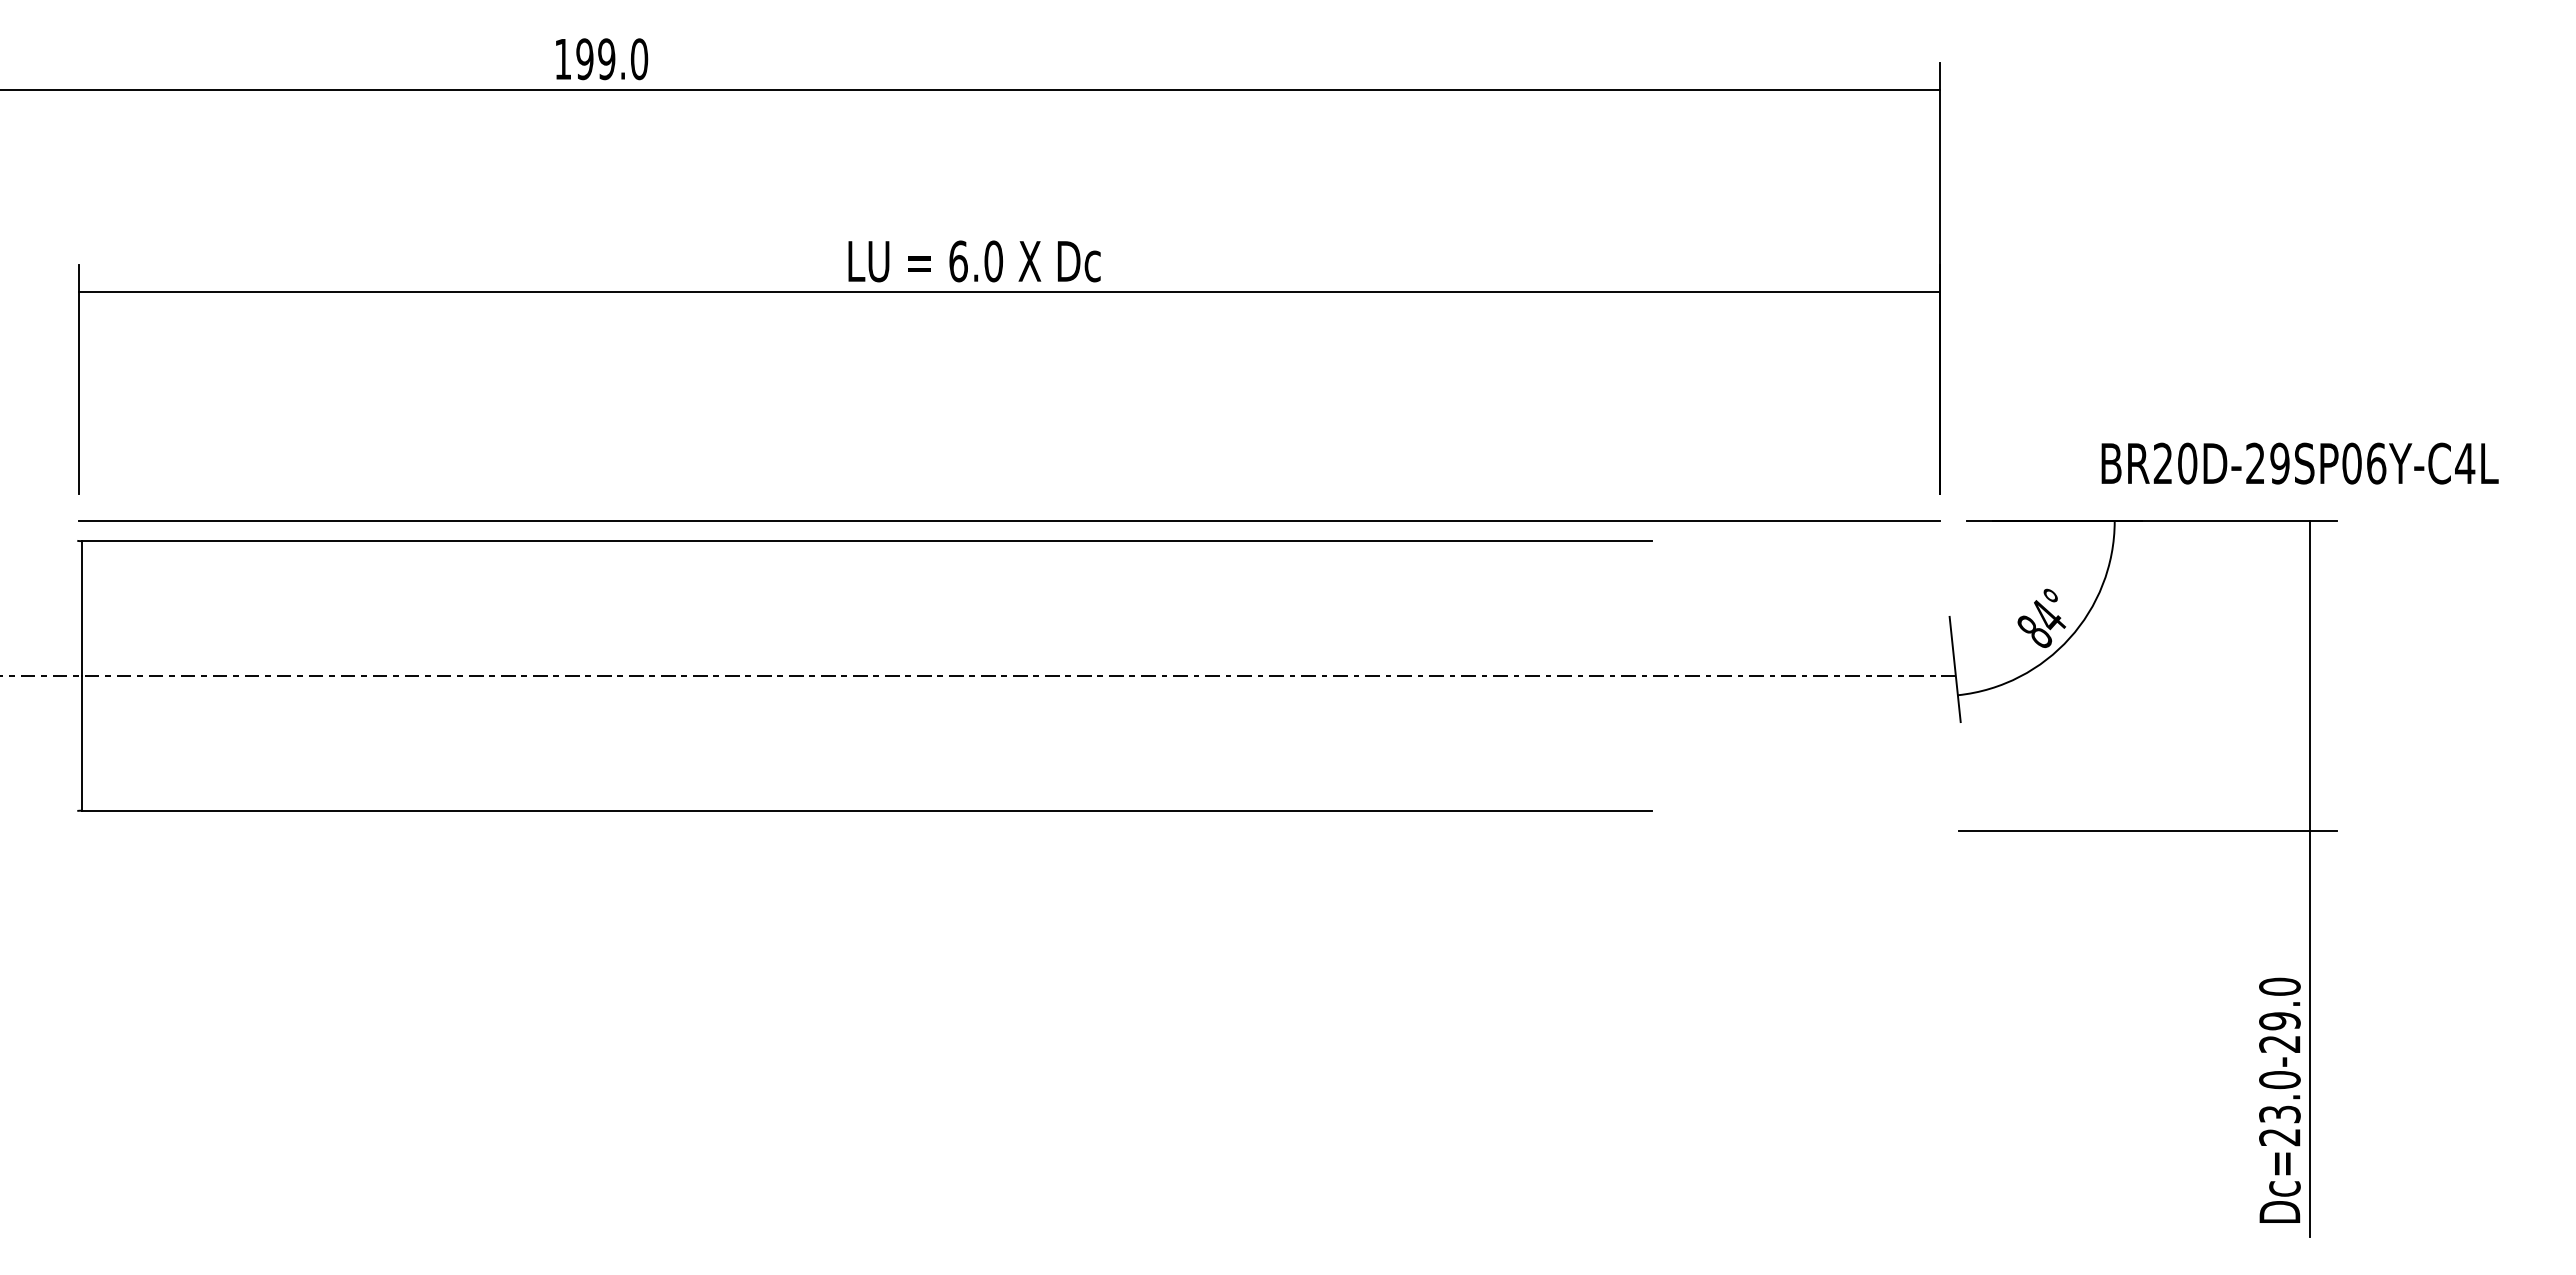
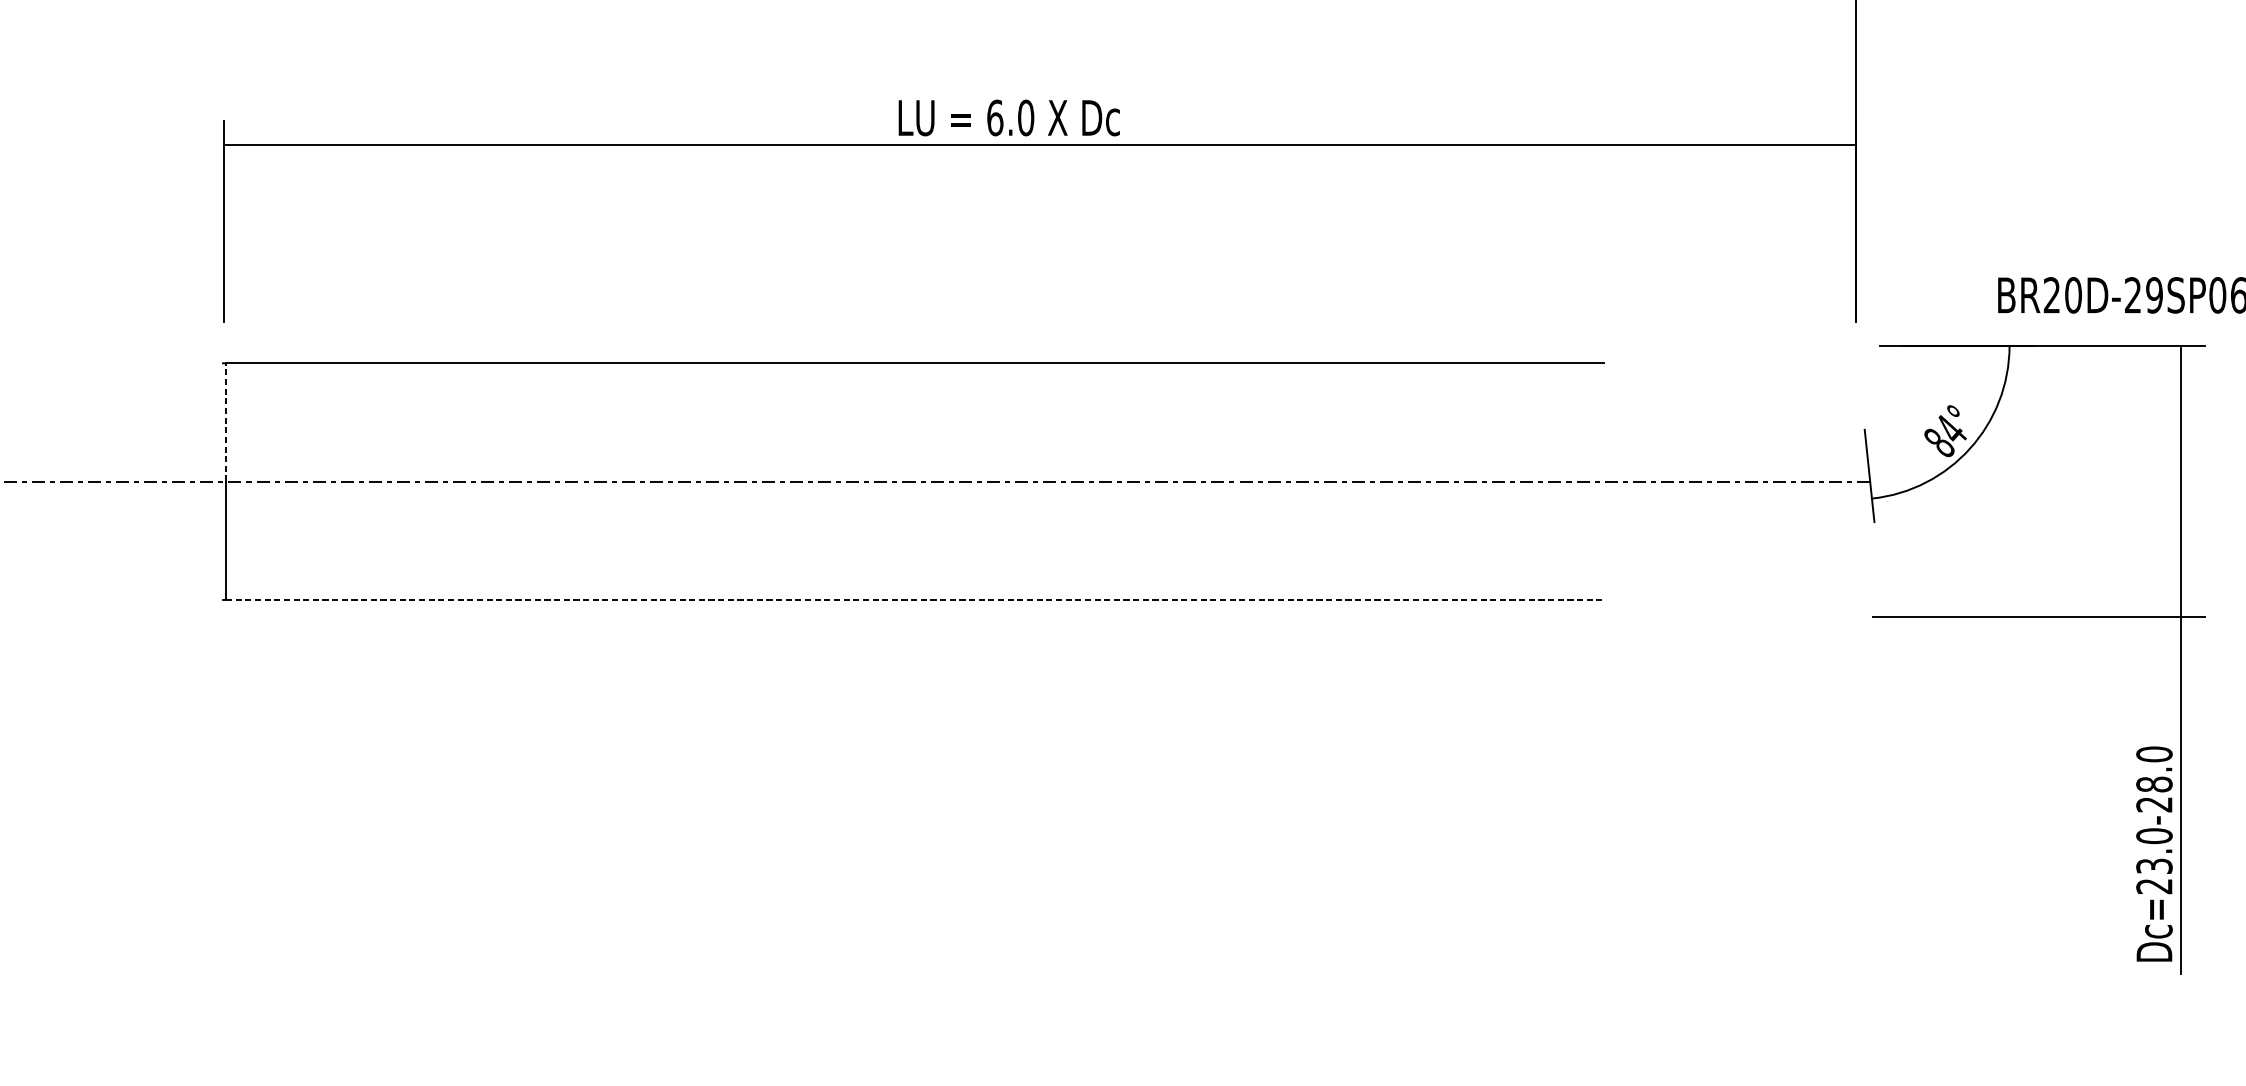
line: (1009, 521) -> (1039, 346), removed
line: (81, 608) -> (225, 422), solid -> dashed
line: (867, 810) -> (915, 599), solid -> dashed
text: (2279, 1021) -> (2154, 784), Dc=23.0-29.0 -> Dc=23.0-28.0

